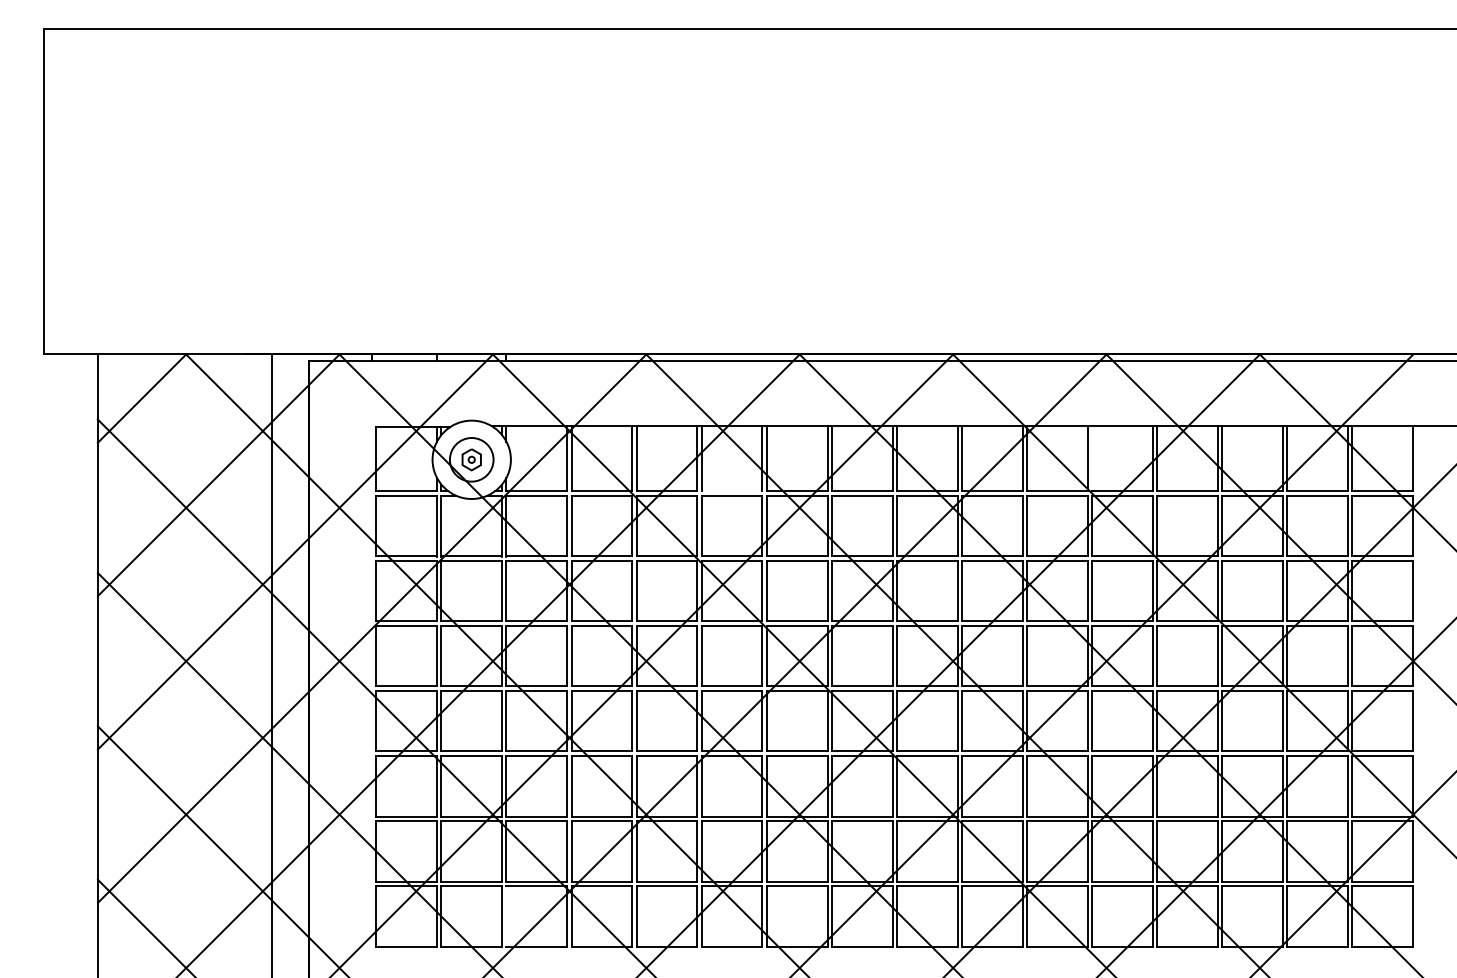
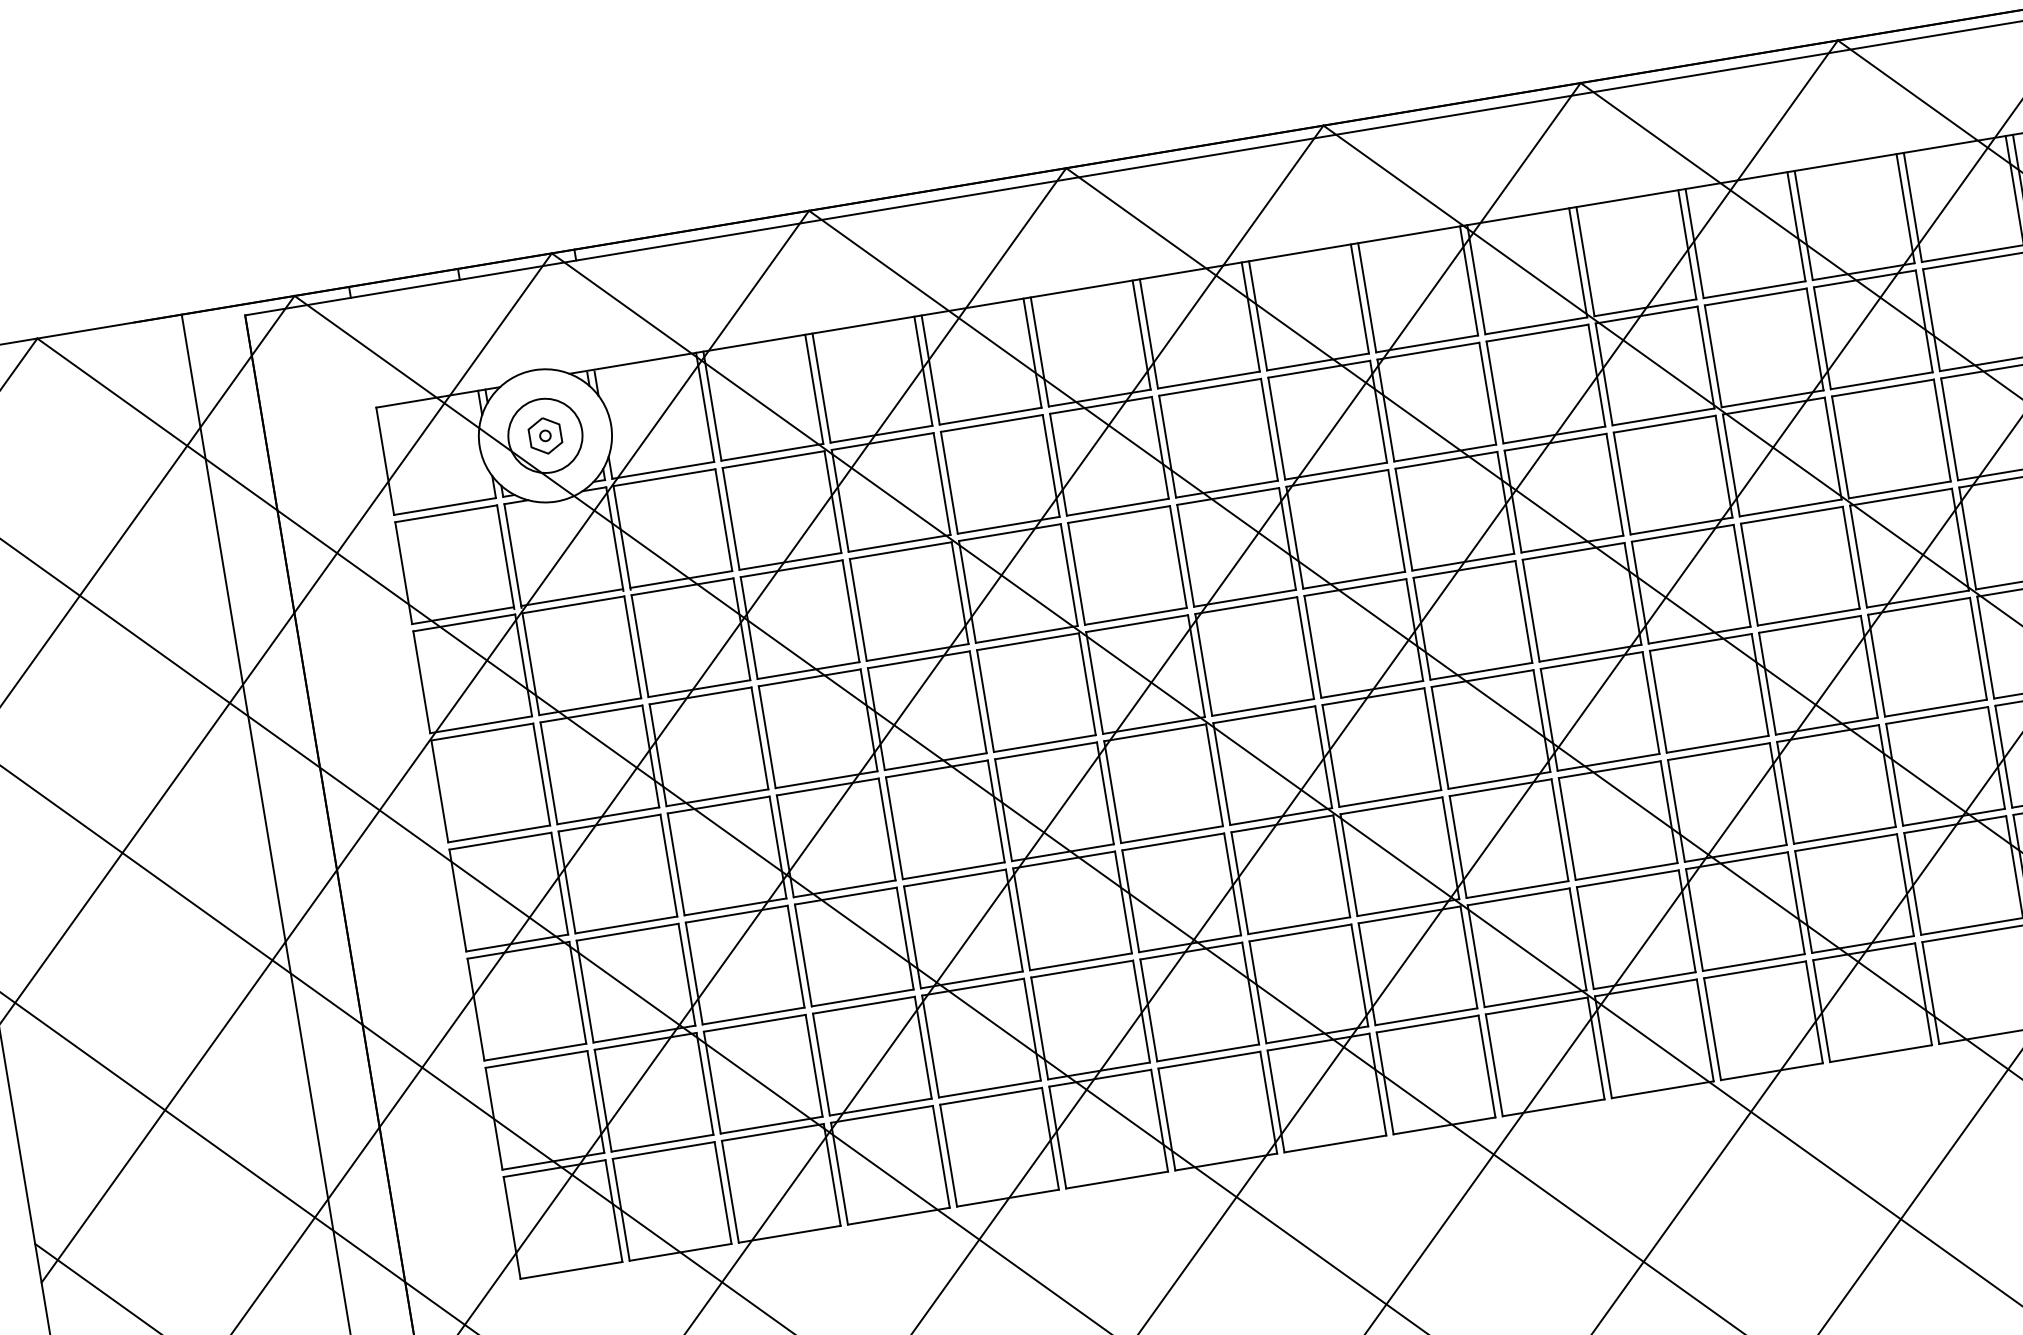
line: (1092, 458) -> (1586, 261), added
line: (731, 491) -> (989, 416), added
line: (506, 915) -> (730, 1190), added

